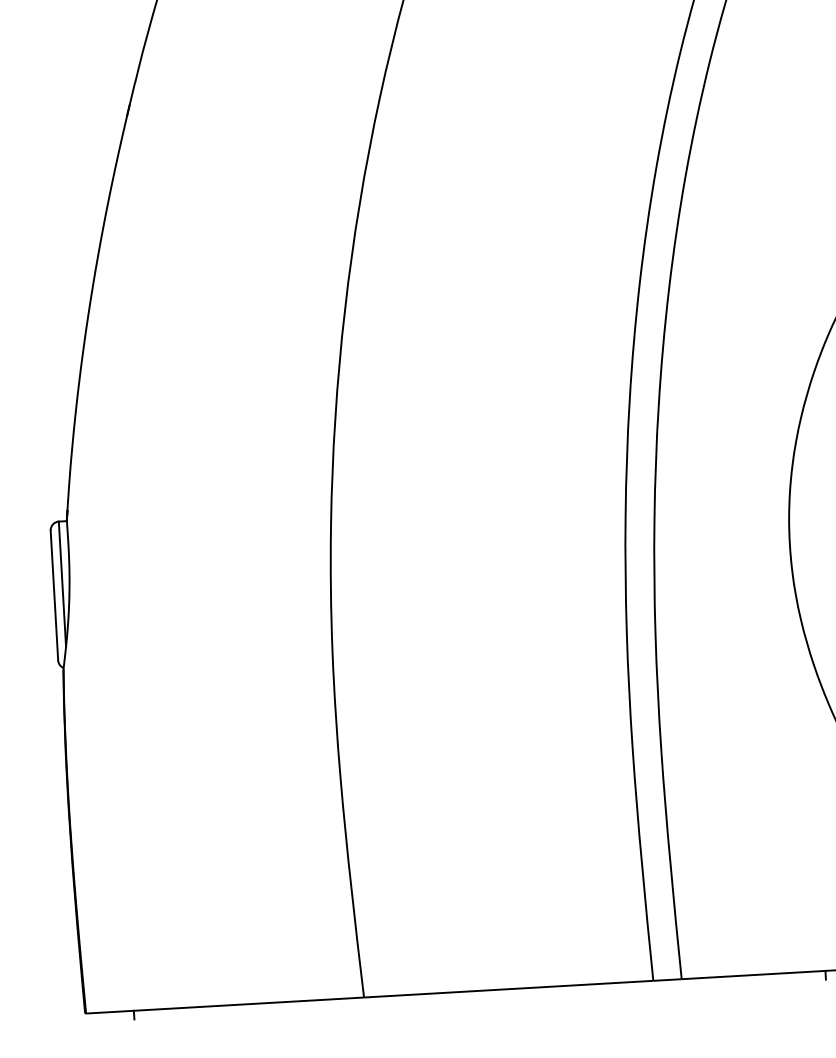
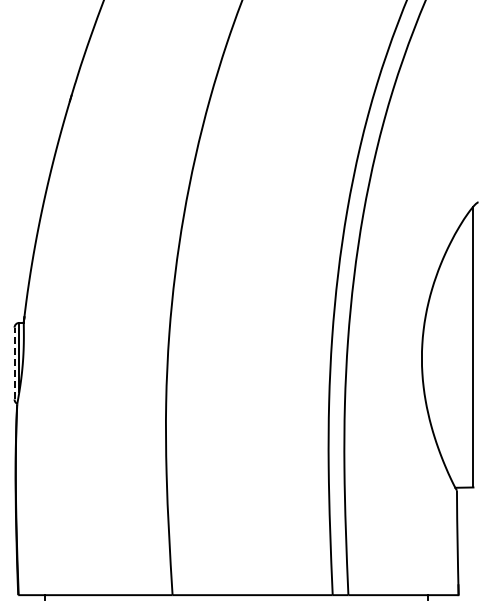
line: (54, 595) -> (14, 363), solid -> dashed

